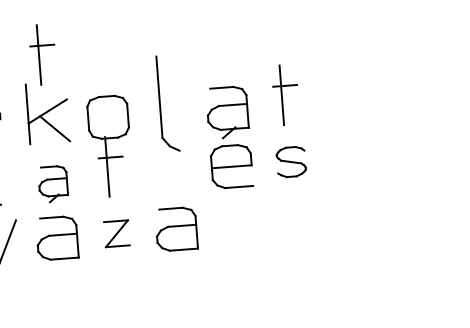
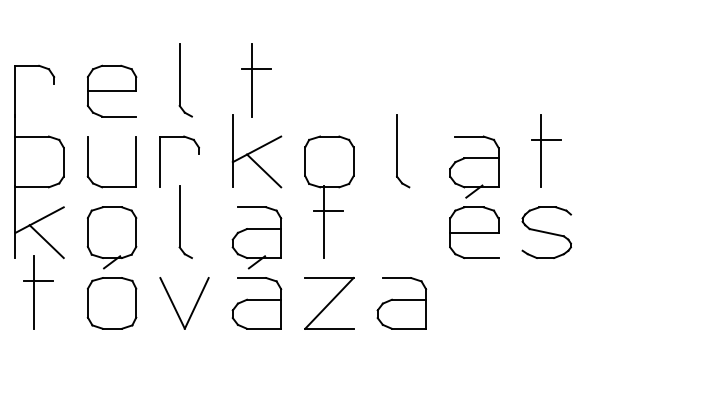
part: (168, 104) -> (403, 151), size x0.62
part: (291, 161) -> (546, 232), size x1.43
part: (52, 184) -> (256, 237), size x1.43
part: (116, 233) -> (329, 303), size x1.67

